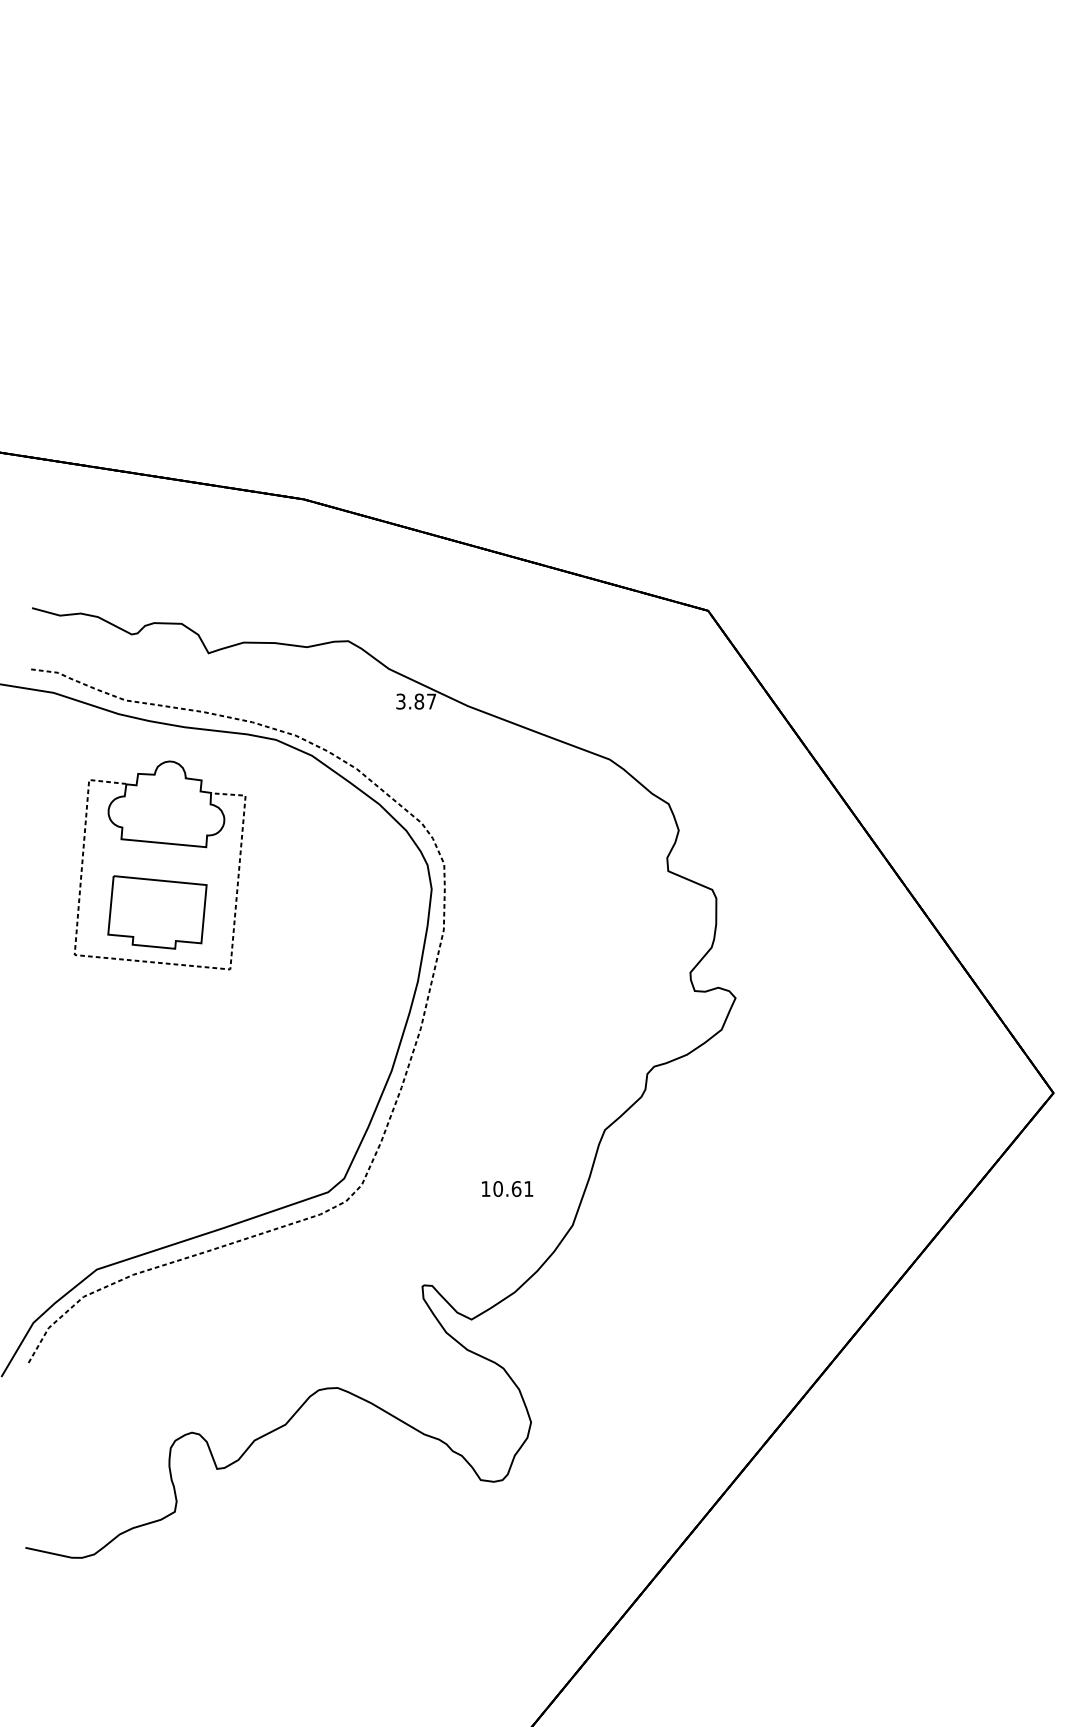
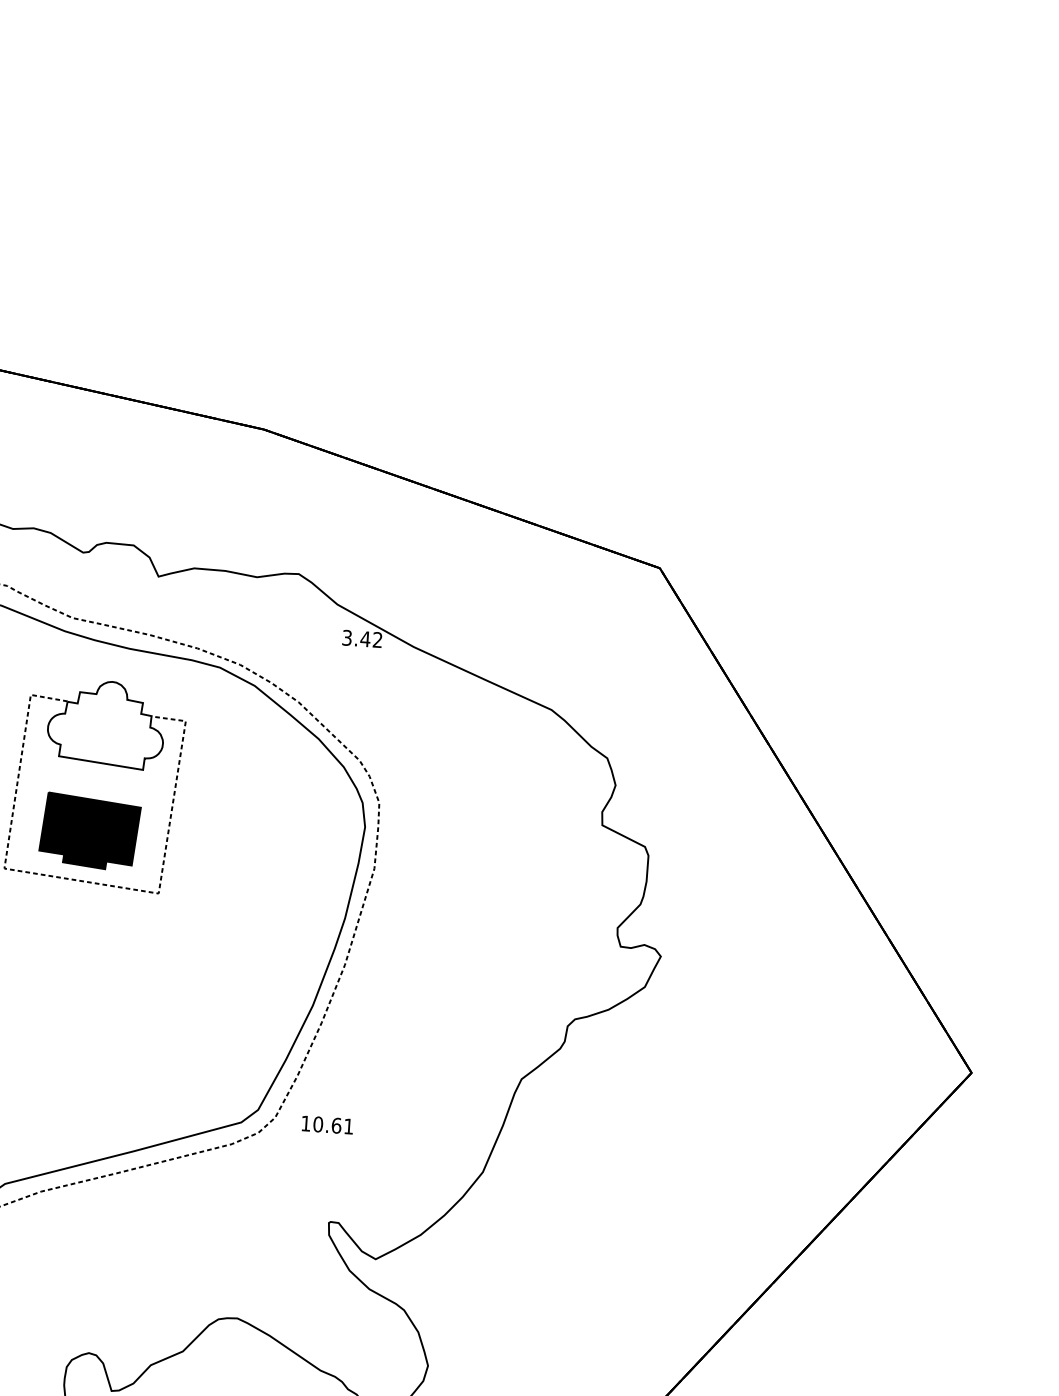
text: (425, 701) -> (371, 639), 3.87 -> 3.42
fill: (157, 912) -> (89, 831), added
text: (507, 1188) -> (327, 1124), moved

